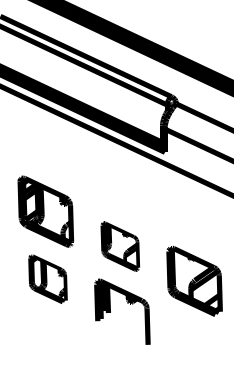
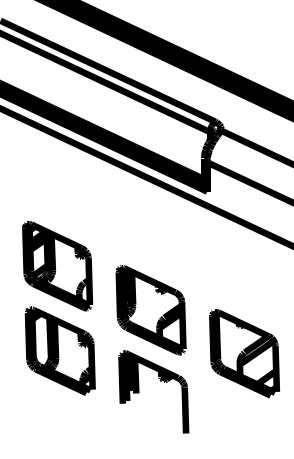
part: (120, 246) -> (151, 309), size x1.43
part: (47, 278) -> (59, 350), size x1.43

